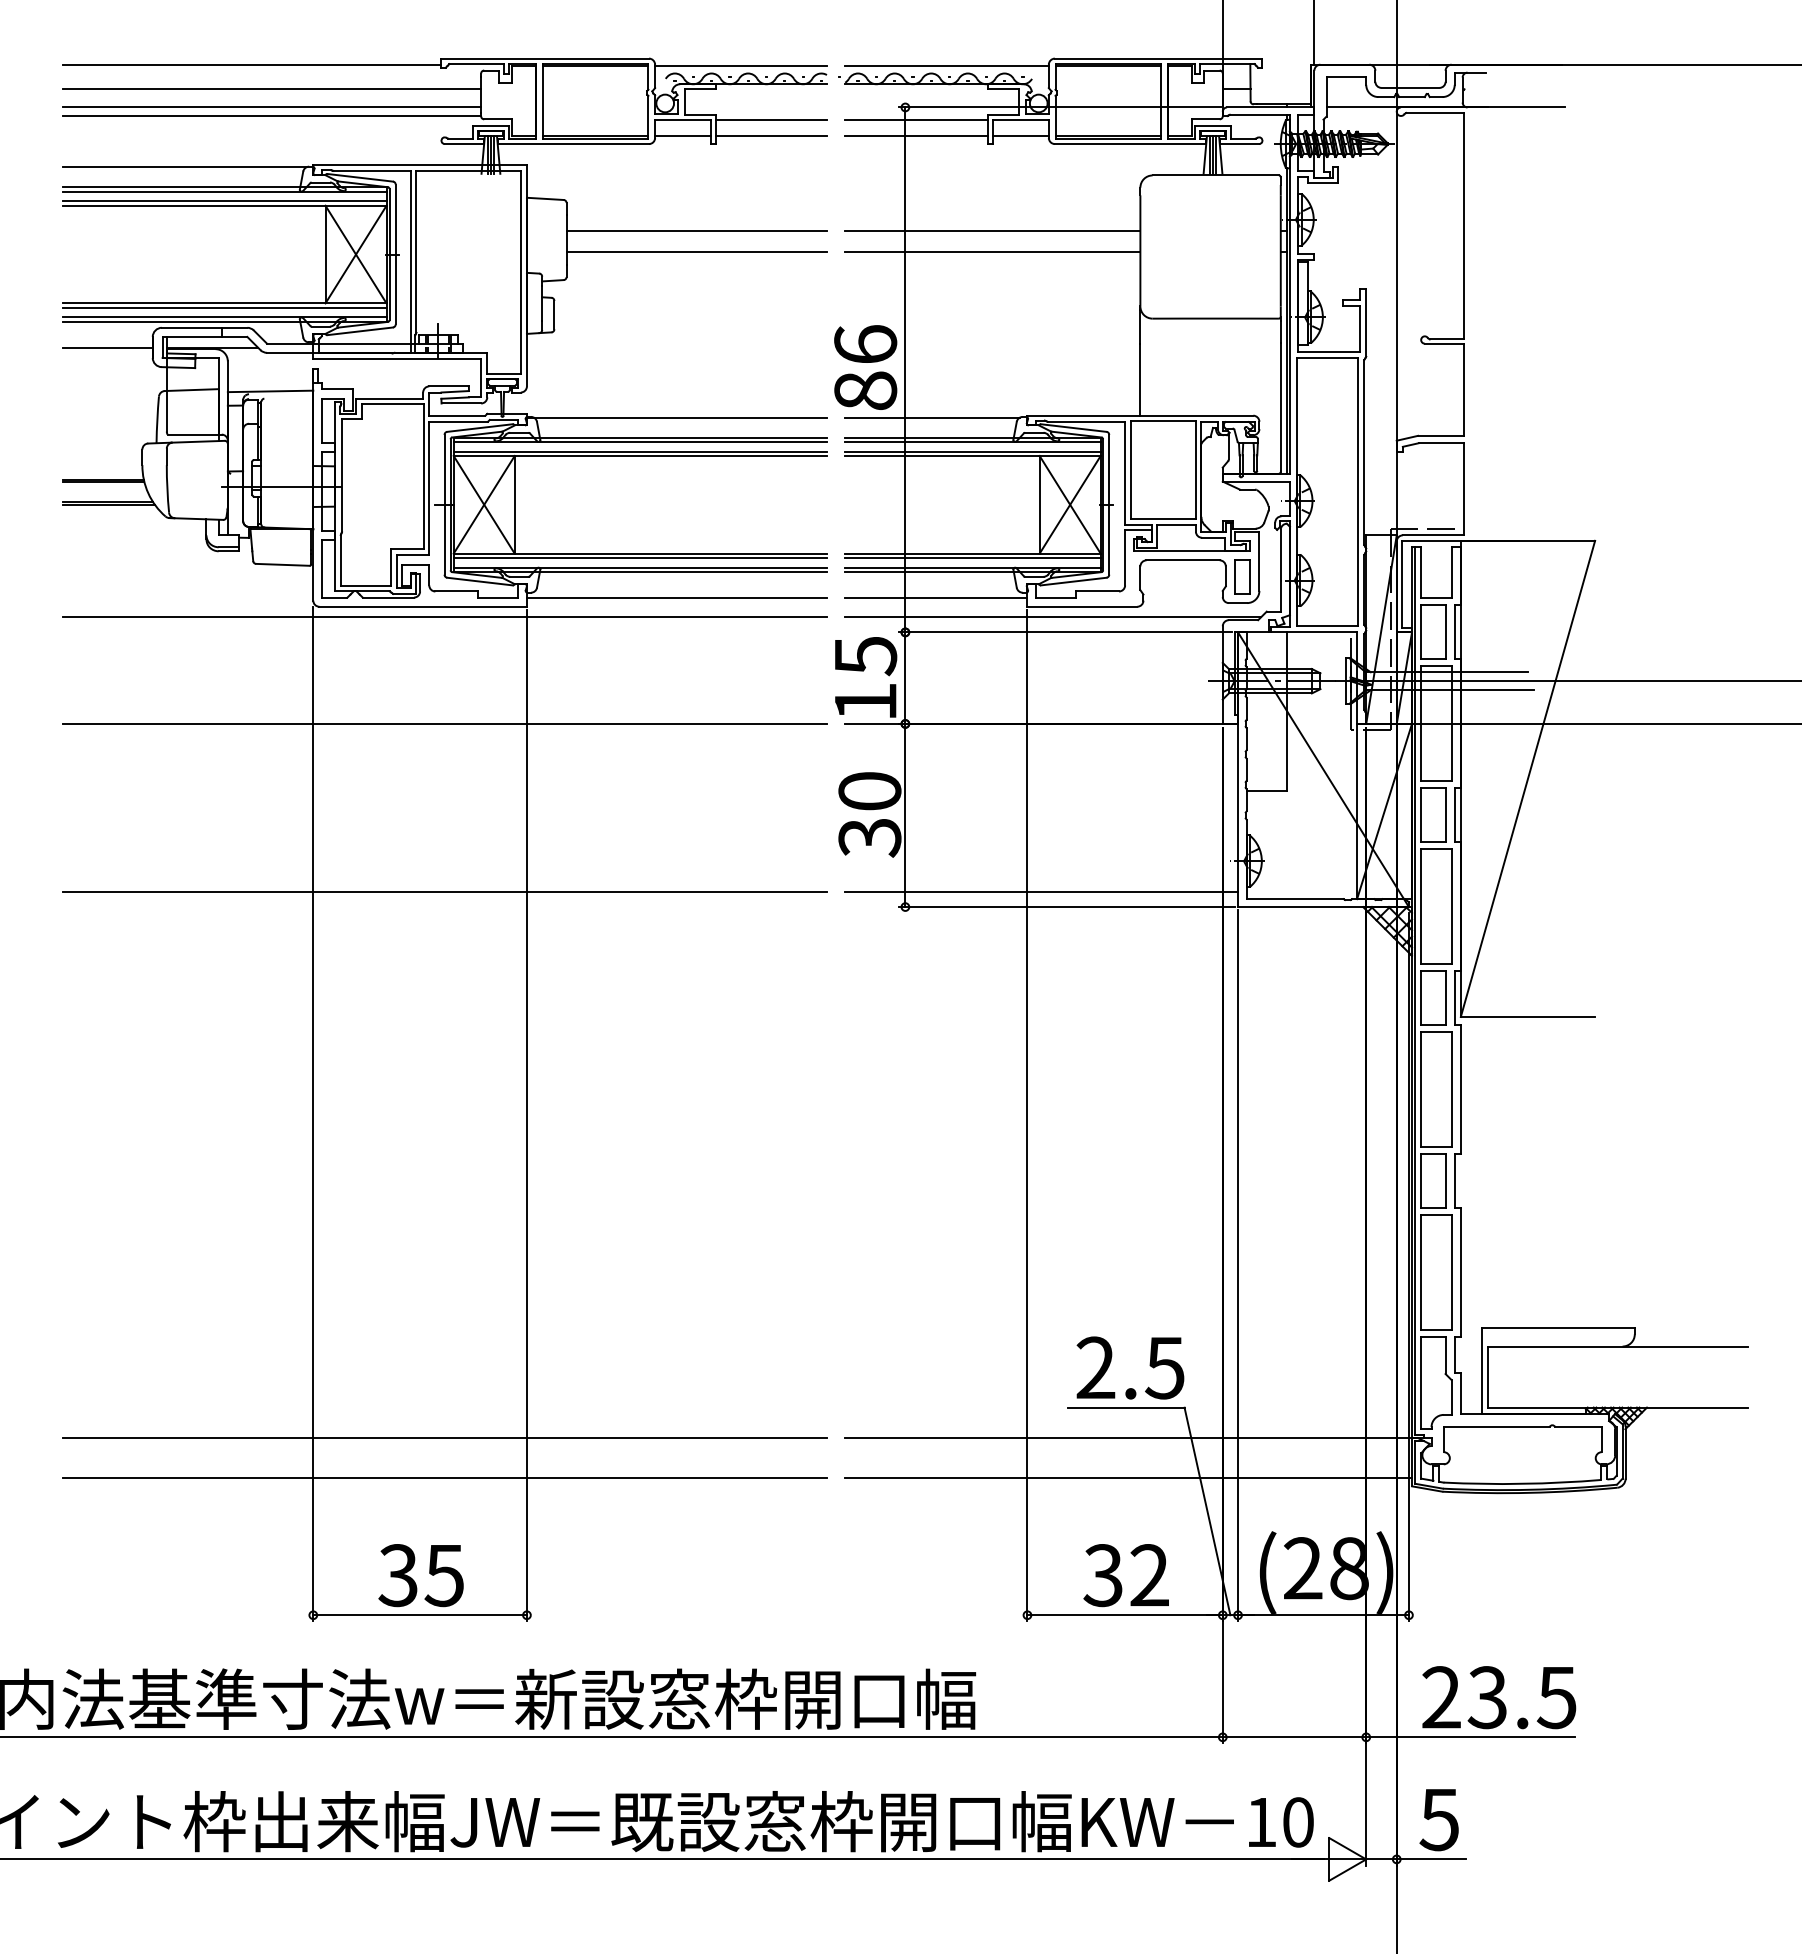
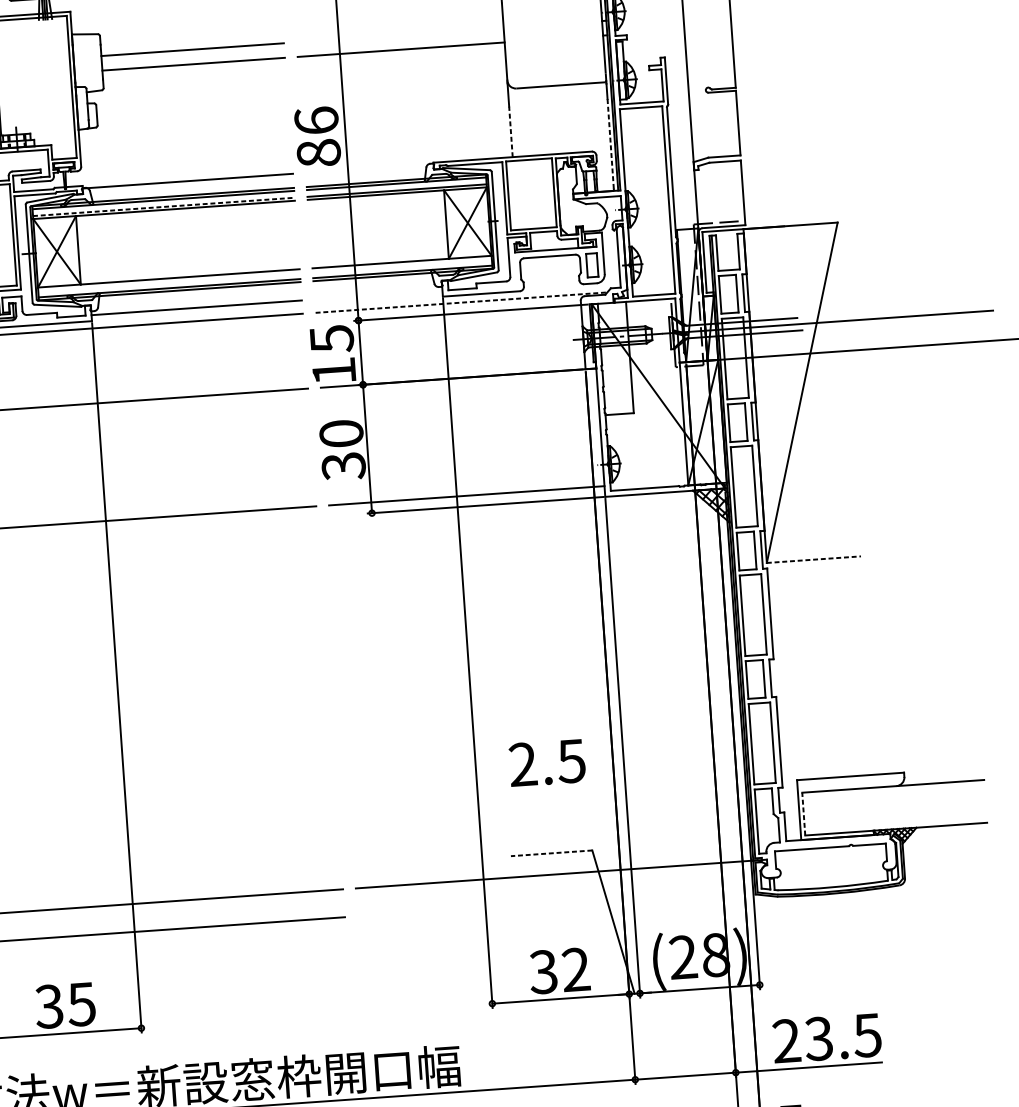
line: (992, 231) -> (399, 35), removed
line: (1140, 379) -> (511, 131), solid -> dashed
line: (1280, 407) -> (610, 144), solid -> dashed
line: (932, 417) -> (367, 168), removed
line: (640, 451) -> (164, 206), solid -> dashed
line: (639, 557) -> (168, 281), removed
line: (972, 557) -> (401, 264), removed
line: (936, 598) -> (378, 295), removed
line: (1053, 617) -> (461, 302), solid -> dashed
line: (1528, 1016) -> (814, 559), solid -> dashed
text: (1130, 1367) -> (547, 762), moved
line: (1488, 1377) -> (803, 814), solid -> dashed
line: (1126, 1407) -> (551, 853), solid -> dashed
line: (1128, 1477) -> (556, 902), removed

